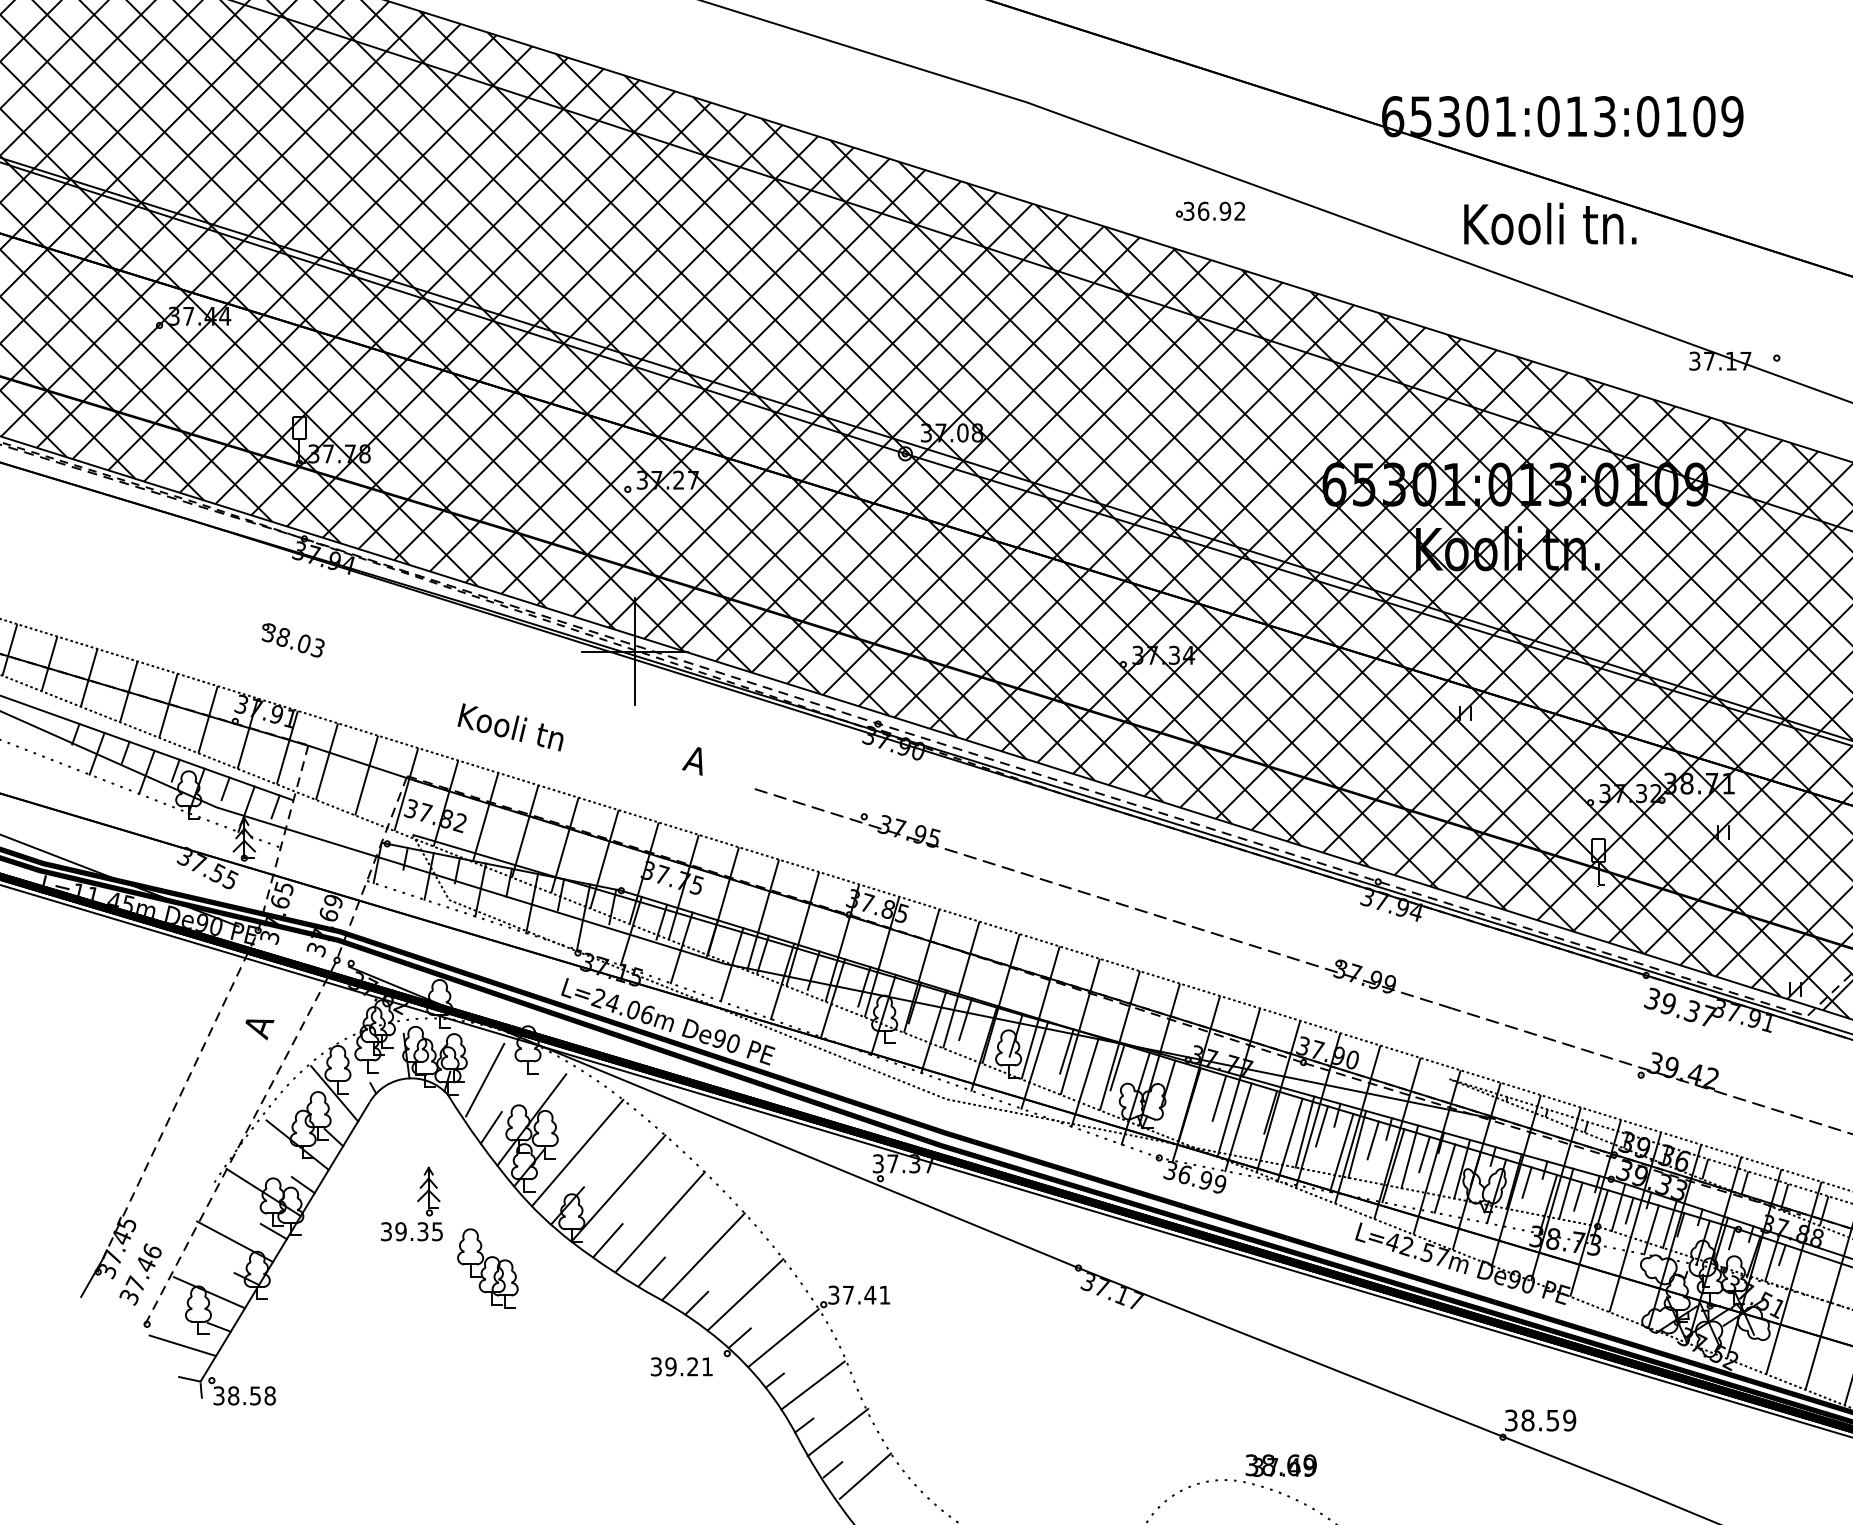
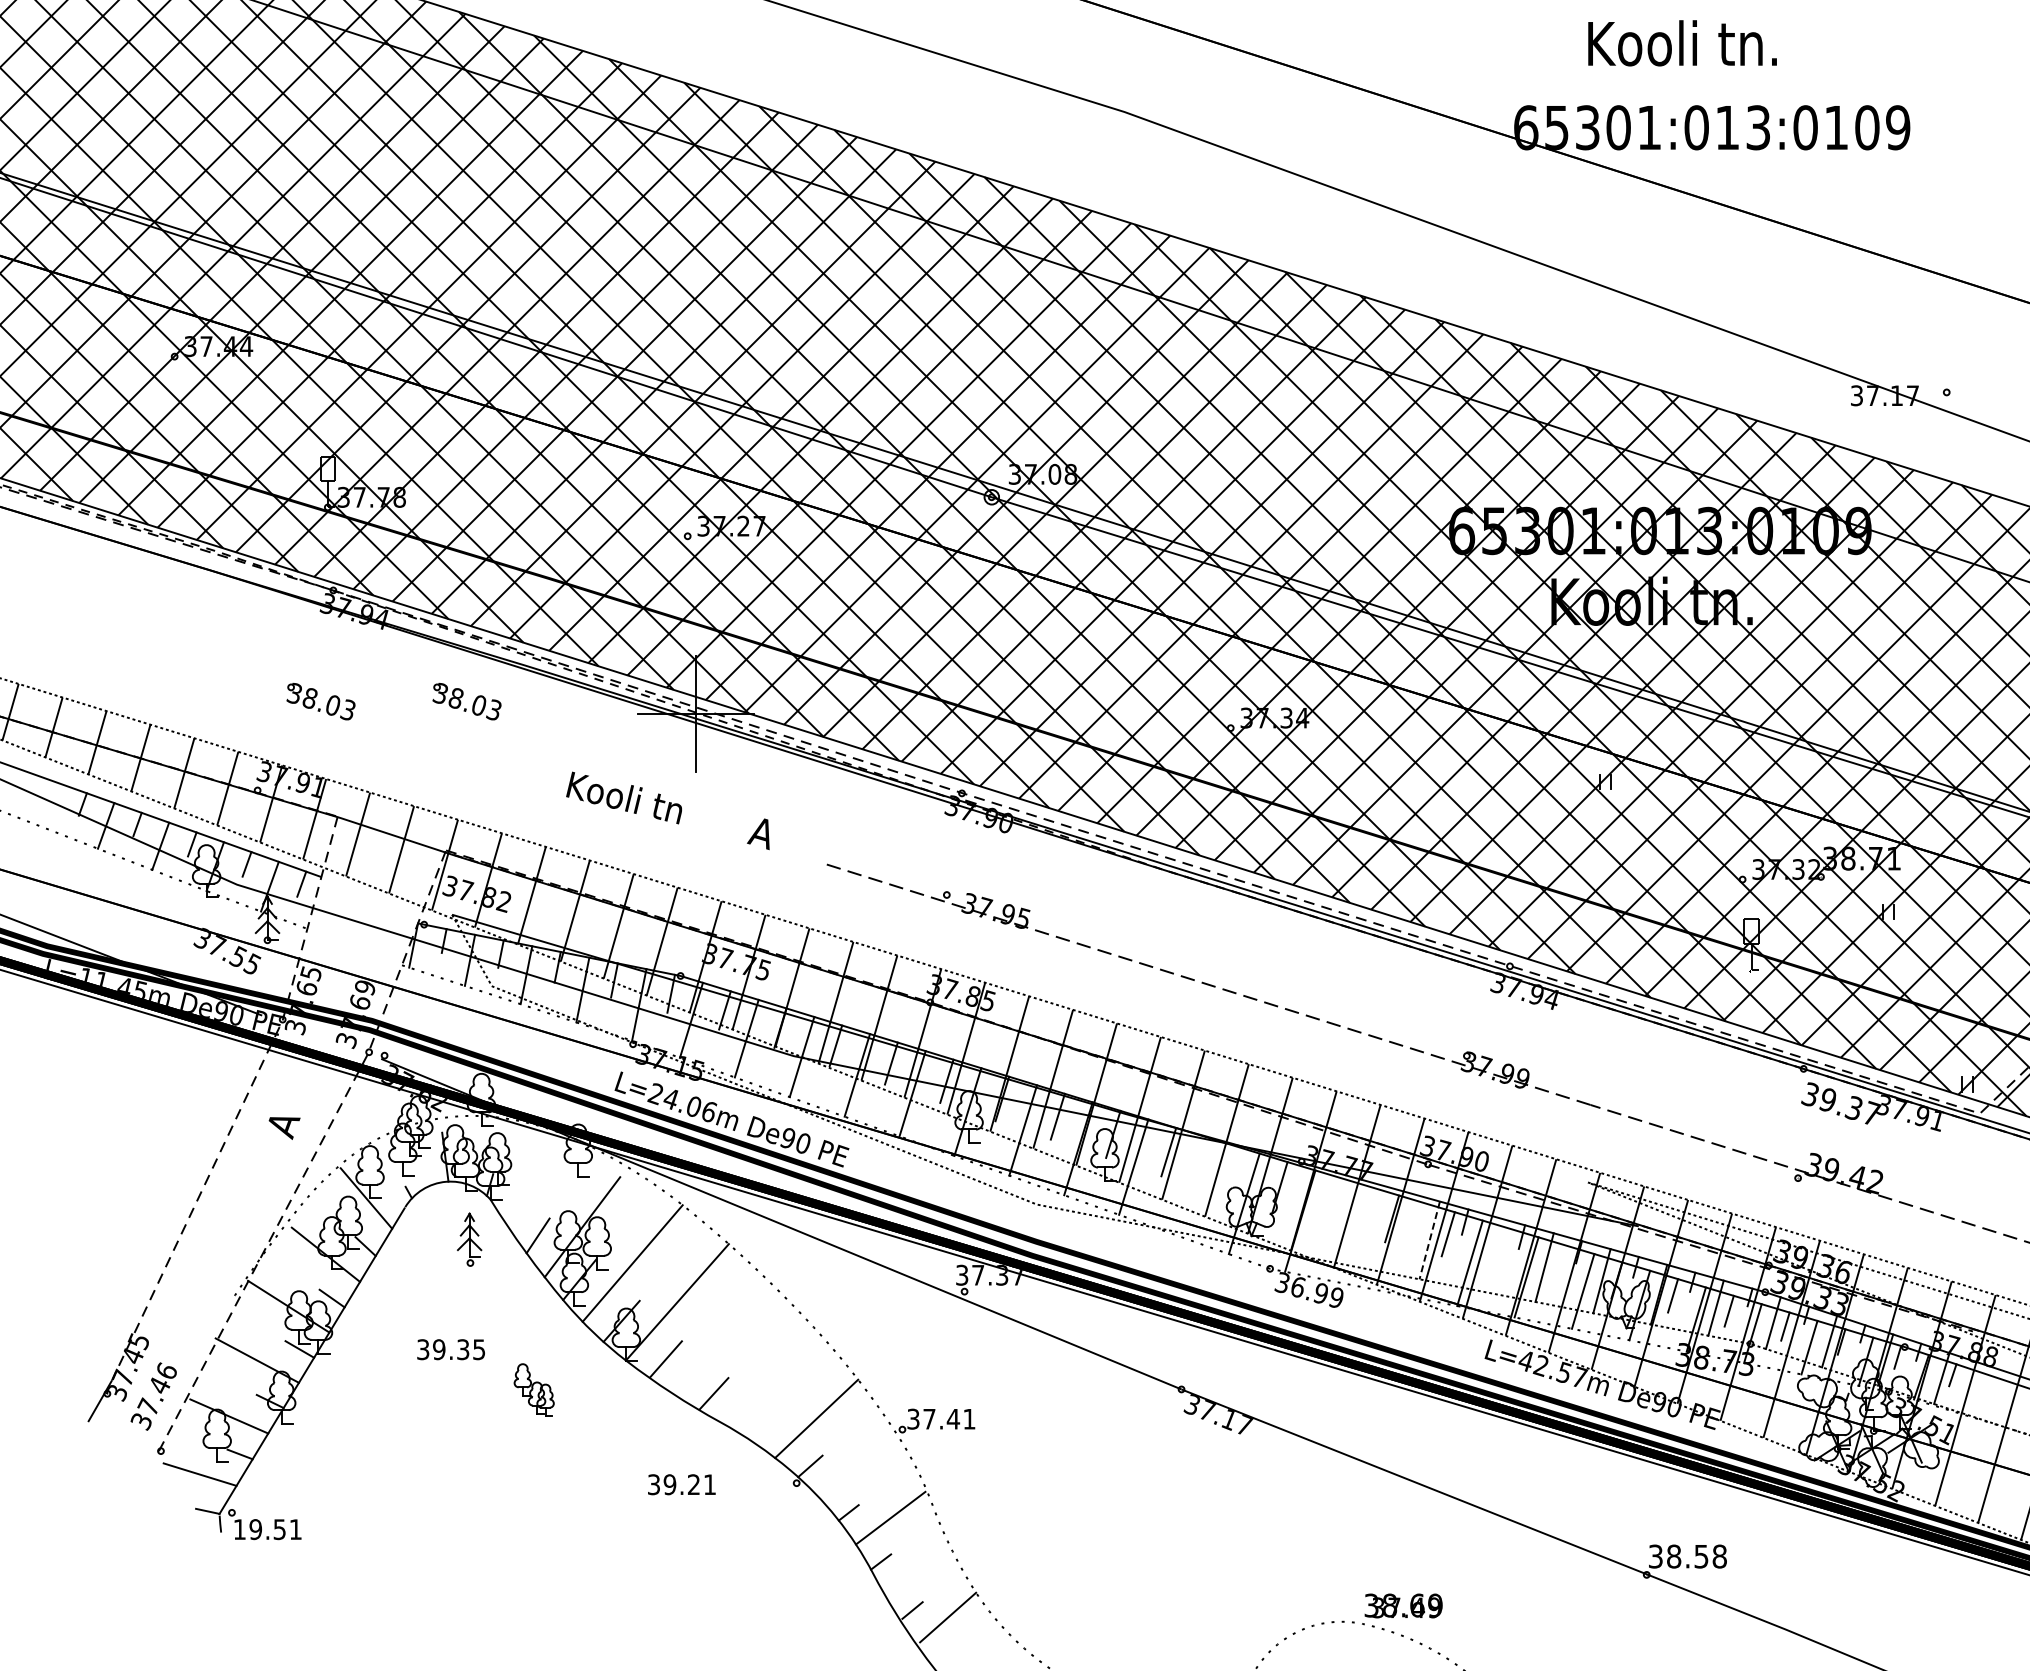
part: (1209, 211) -> (1325, 231), removed
text: (1550, 224) -> (1682, 43), moved
part: (425, 640) -> (466, 701), added
text: (509, 726) -> (623, 797), moved
line: (1116, 1067) -> (1223, 1169), removed
line: (485, 1080) -> (531, 1183), removed
line: (1085, 1081) -> (1189, 1185), removed
line: (1218, 1098) -> (1335, 1203), removed
line: (1238, 1127) -> (1356, 1235), removed
line: (1304, 1132) -> (1429, 1240), solid -> dashed
line: (1290, 1139) -> (1413, 1248), removed
line: (1373, 1140) -> (1504, 1249), removed
line: (1356, 1143) -> (1486, 1253), removed
line: (1424, 1154) -> (1560, 1264), removed
hatch: (1647, 1154) -> (1805, 1265), removed
part: (428, 1191) -> (469, 1239), moved
line: (660, 1221) -> (723, 1338), removed
line: (703, 1256) -> (770, 1376), removed
part: (487, 1268) -> (533, 1389), size x0.6
line: (696, 1302) -> (762, 1427), removed
line: (782, 1338) -> (857, 1466), removed
text: (681, 1366) -> (681, 1484), moved
text: (244, 1395) -> (267, 1529), 38.58 -> 19.51
text: (1569, 1420) -> (1719, 1556), 38.59 -> 38.58
line: (837, 1432) -> (917, 1569), removed

